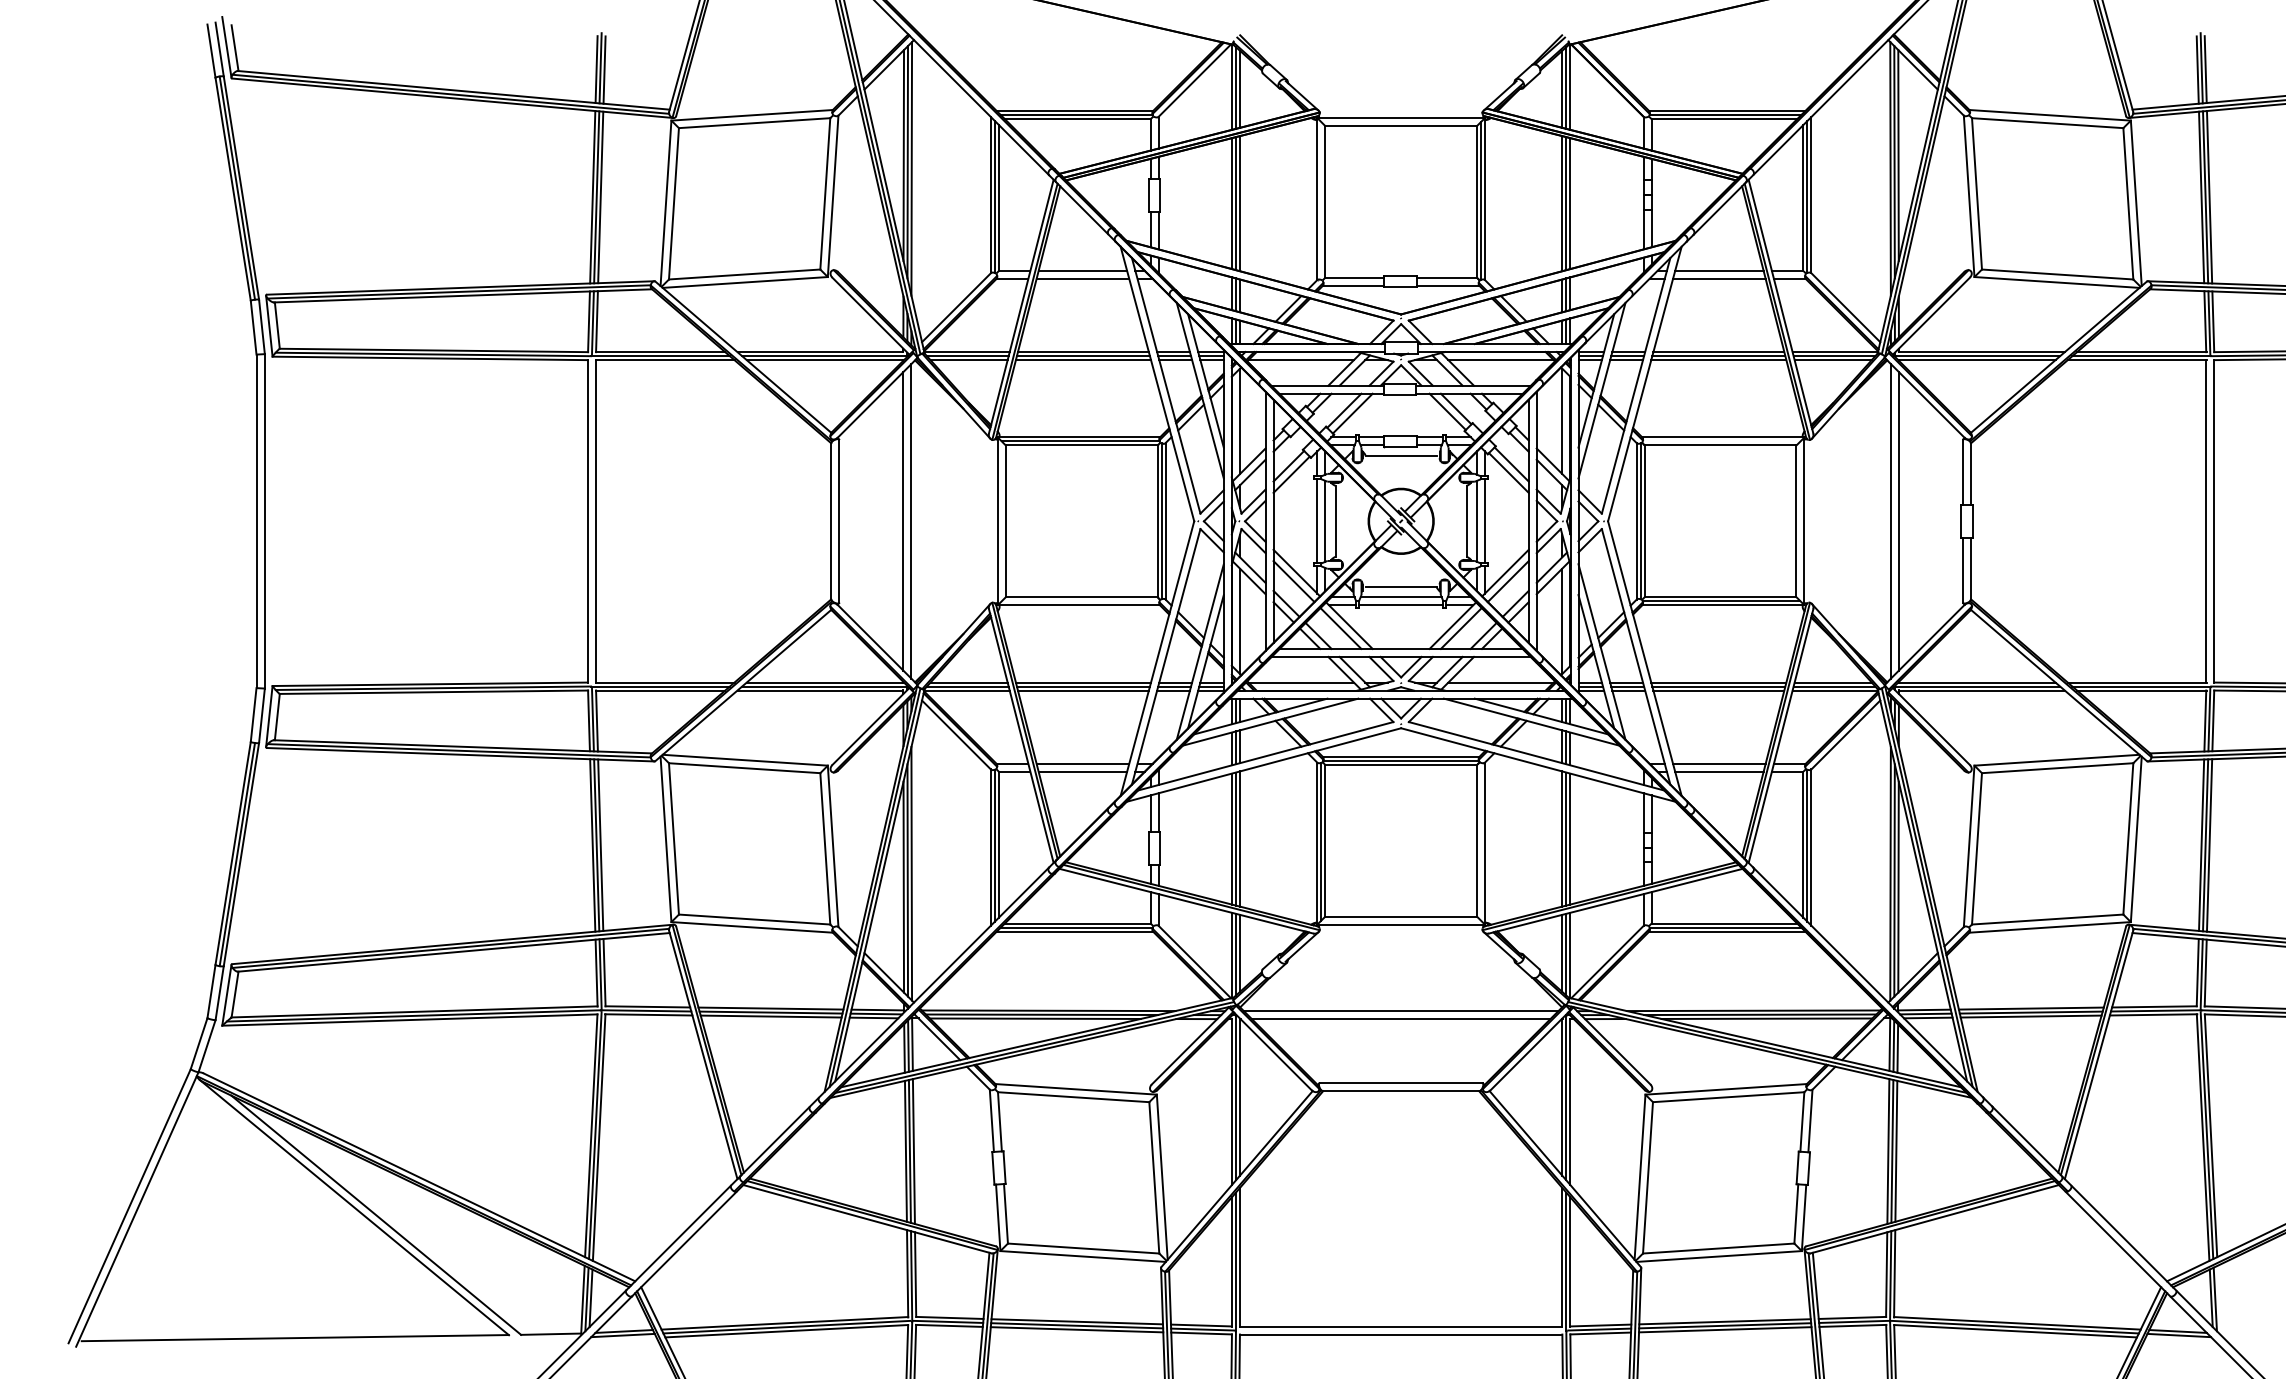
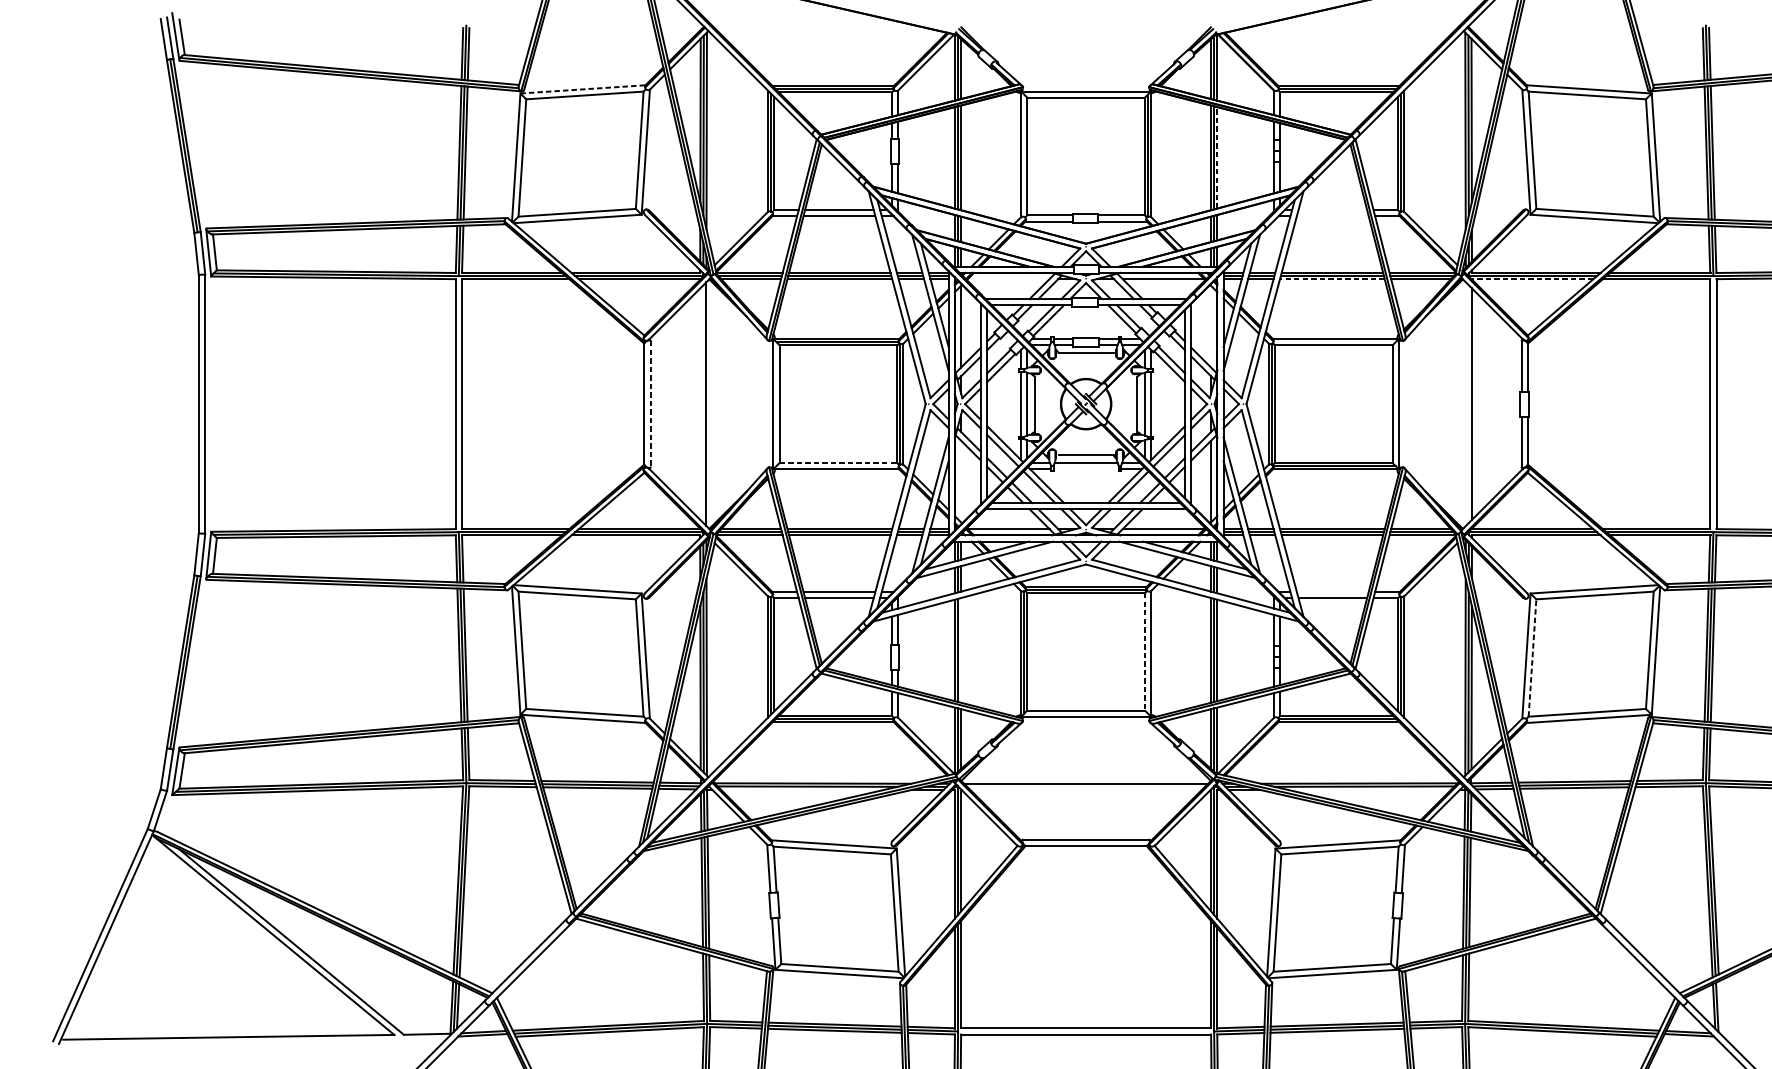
line: (752, 115) -> (583, 89), solid -> dashed
line: (1570, 203) -> (1217, 157), solid -> dashed
line: (1719, 270) -> (1332, 209), removed
line: (1719, 278) -> (1332, 215), removed
line: (1300, 360) -> (1008, 279), removed
line: (1718, 360) -> (1332, 279), solid -> dashed
line: (1976, 360) -> (1532, 279), solid -> dashed
line: (1562, 421) -> (1211, 326), removed
line: (839, 521) -> (650, 404), solid -> dashed
line: (903, 521) -> (700, 404), removed
line: (1890, 521) -> (1465, 404), removed
line: (1081, 597) -> (838, 463), solid -> dashed
line: (1401, 605) -> (1086, 469), removed
line: (1239, 620) -> (960, 481), removed
line: (1719, 763) -> (1332, 591), removed
line: (1239, 838) -> (960, 650), removed
line: (1477, 840) -> (1145, 651), solid -> dashed
line: (1977, 848) -> (1532, 657), solid -> dashed
line: (1034, 1018) -> (801, 789), removed
line: (1766, 1018) -> (1369, 789), removed
line: (1400, 1019) -> (1085, 790), removed

